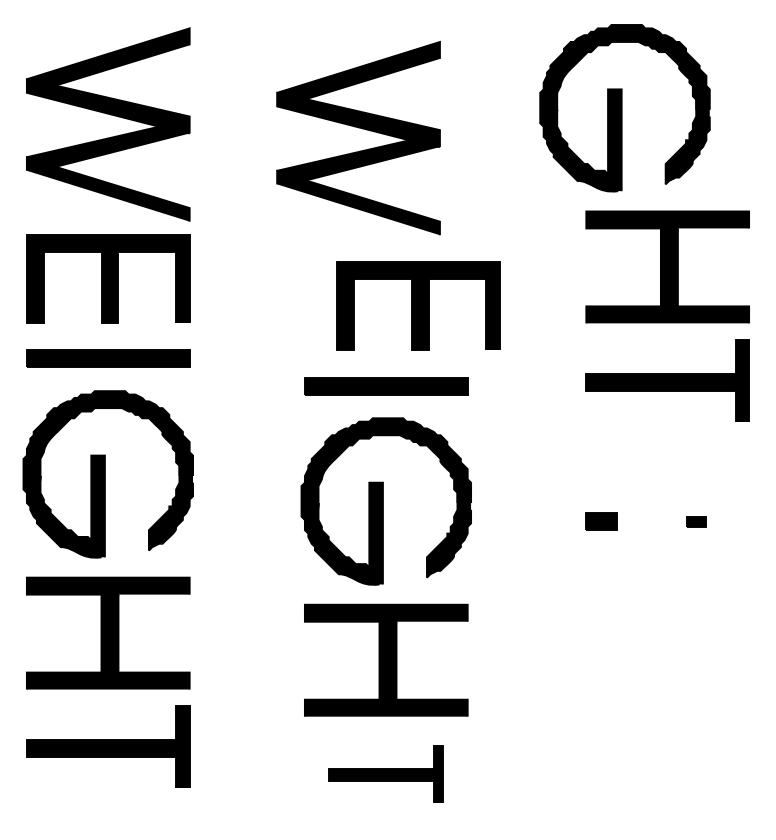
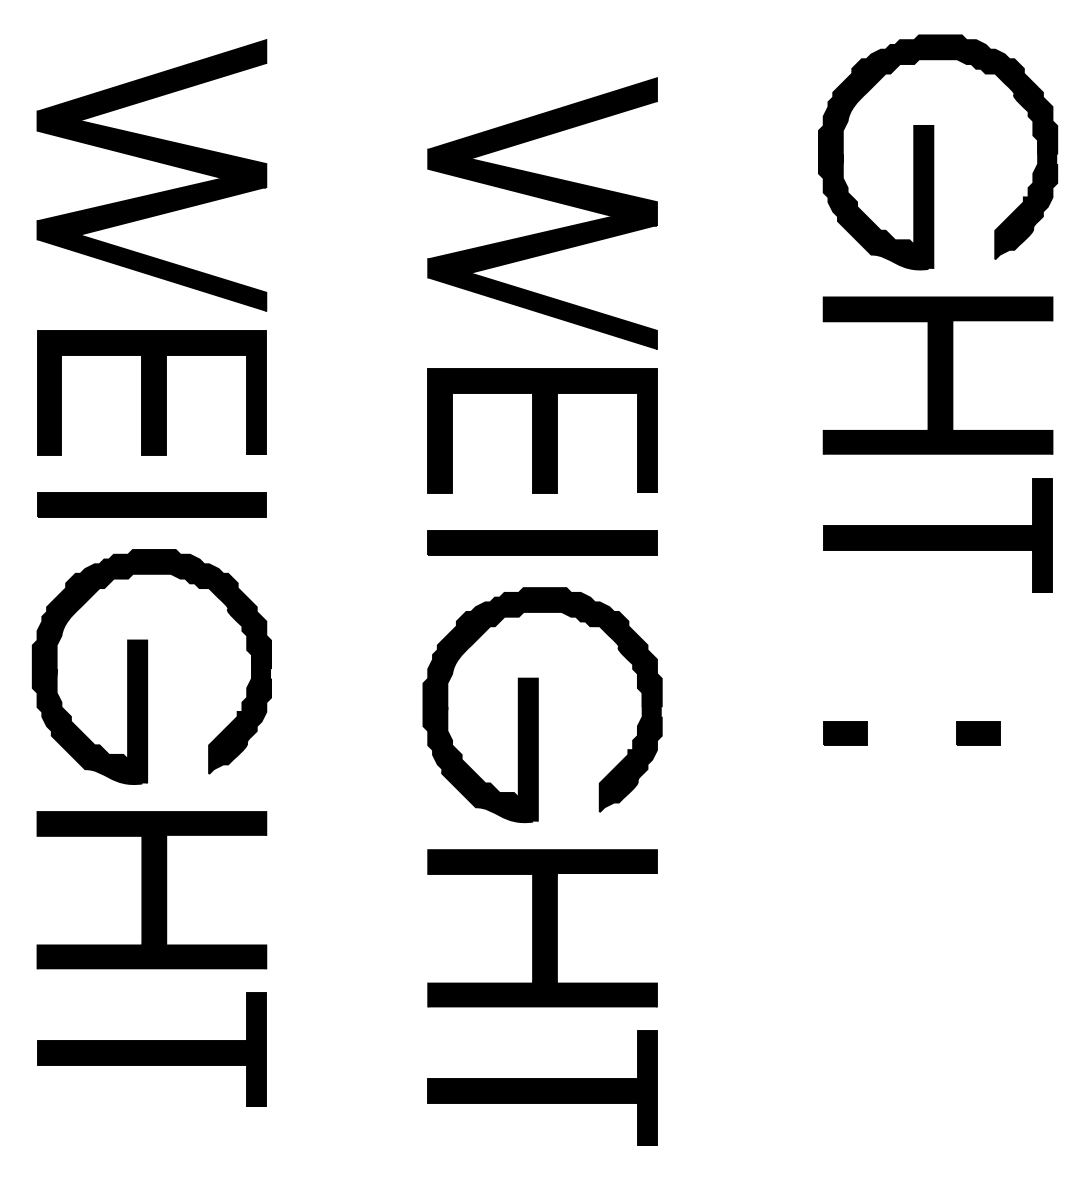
part: (625, 108) -> (938, 152), moved
part: (361, 128) -> (546, 200), moved
part: (418, 306) -> (542, 430), moved
part: (696, 521) -> (978, 733), size x1.67
part: (386, 773) -> (542, 1087), size x1.43

